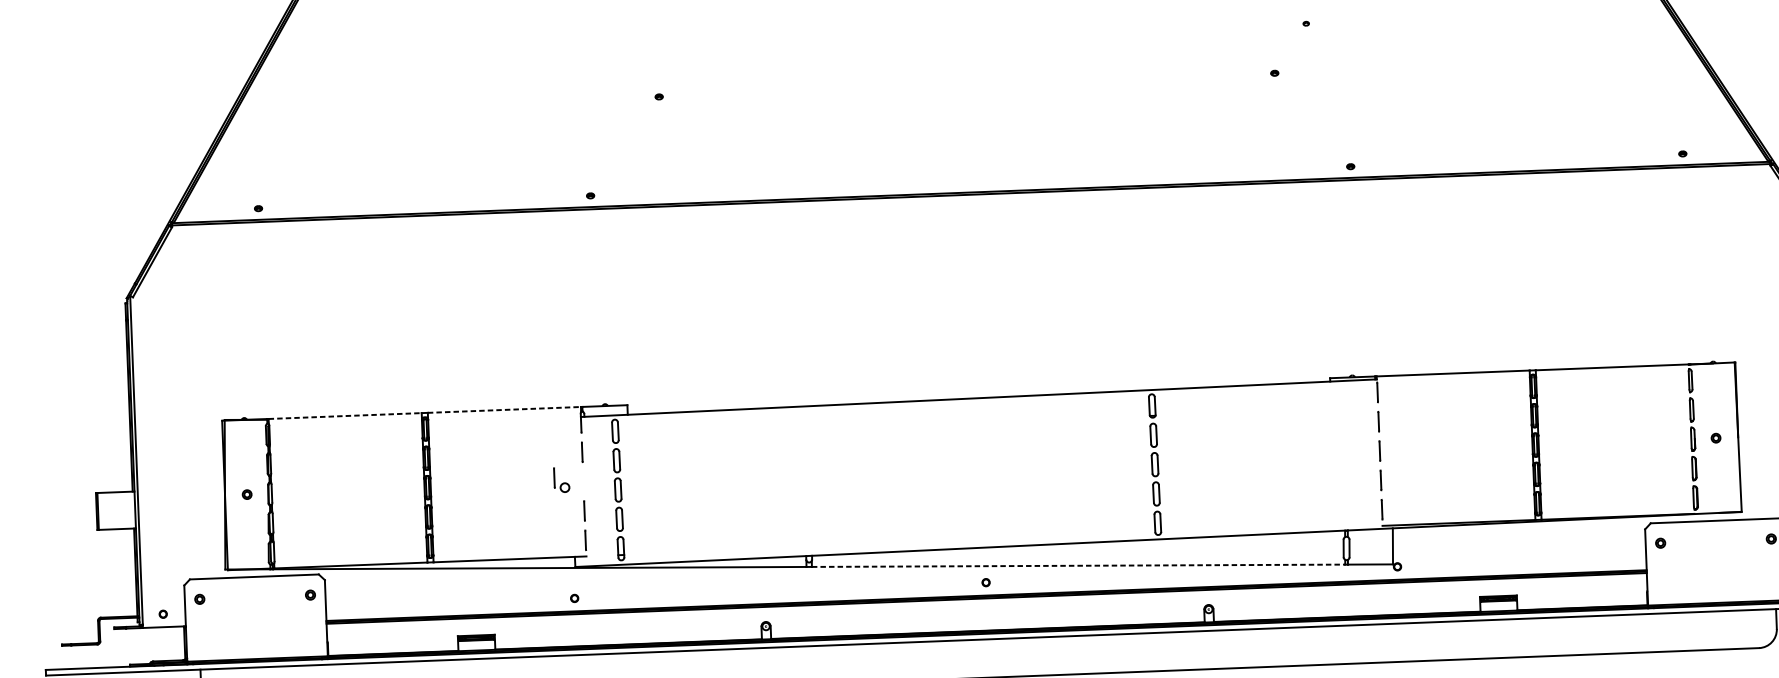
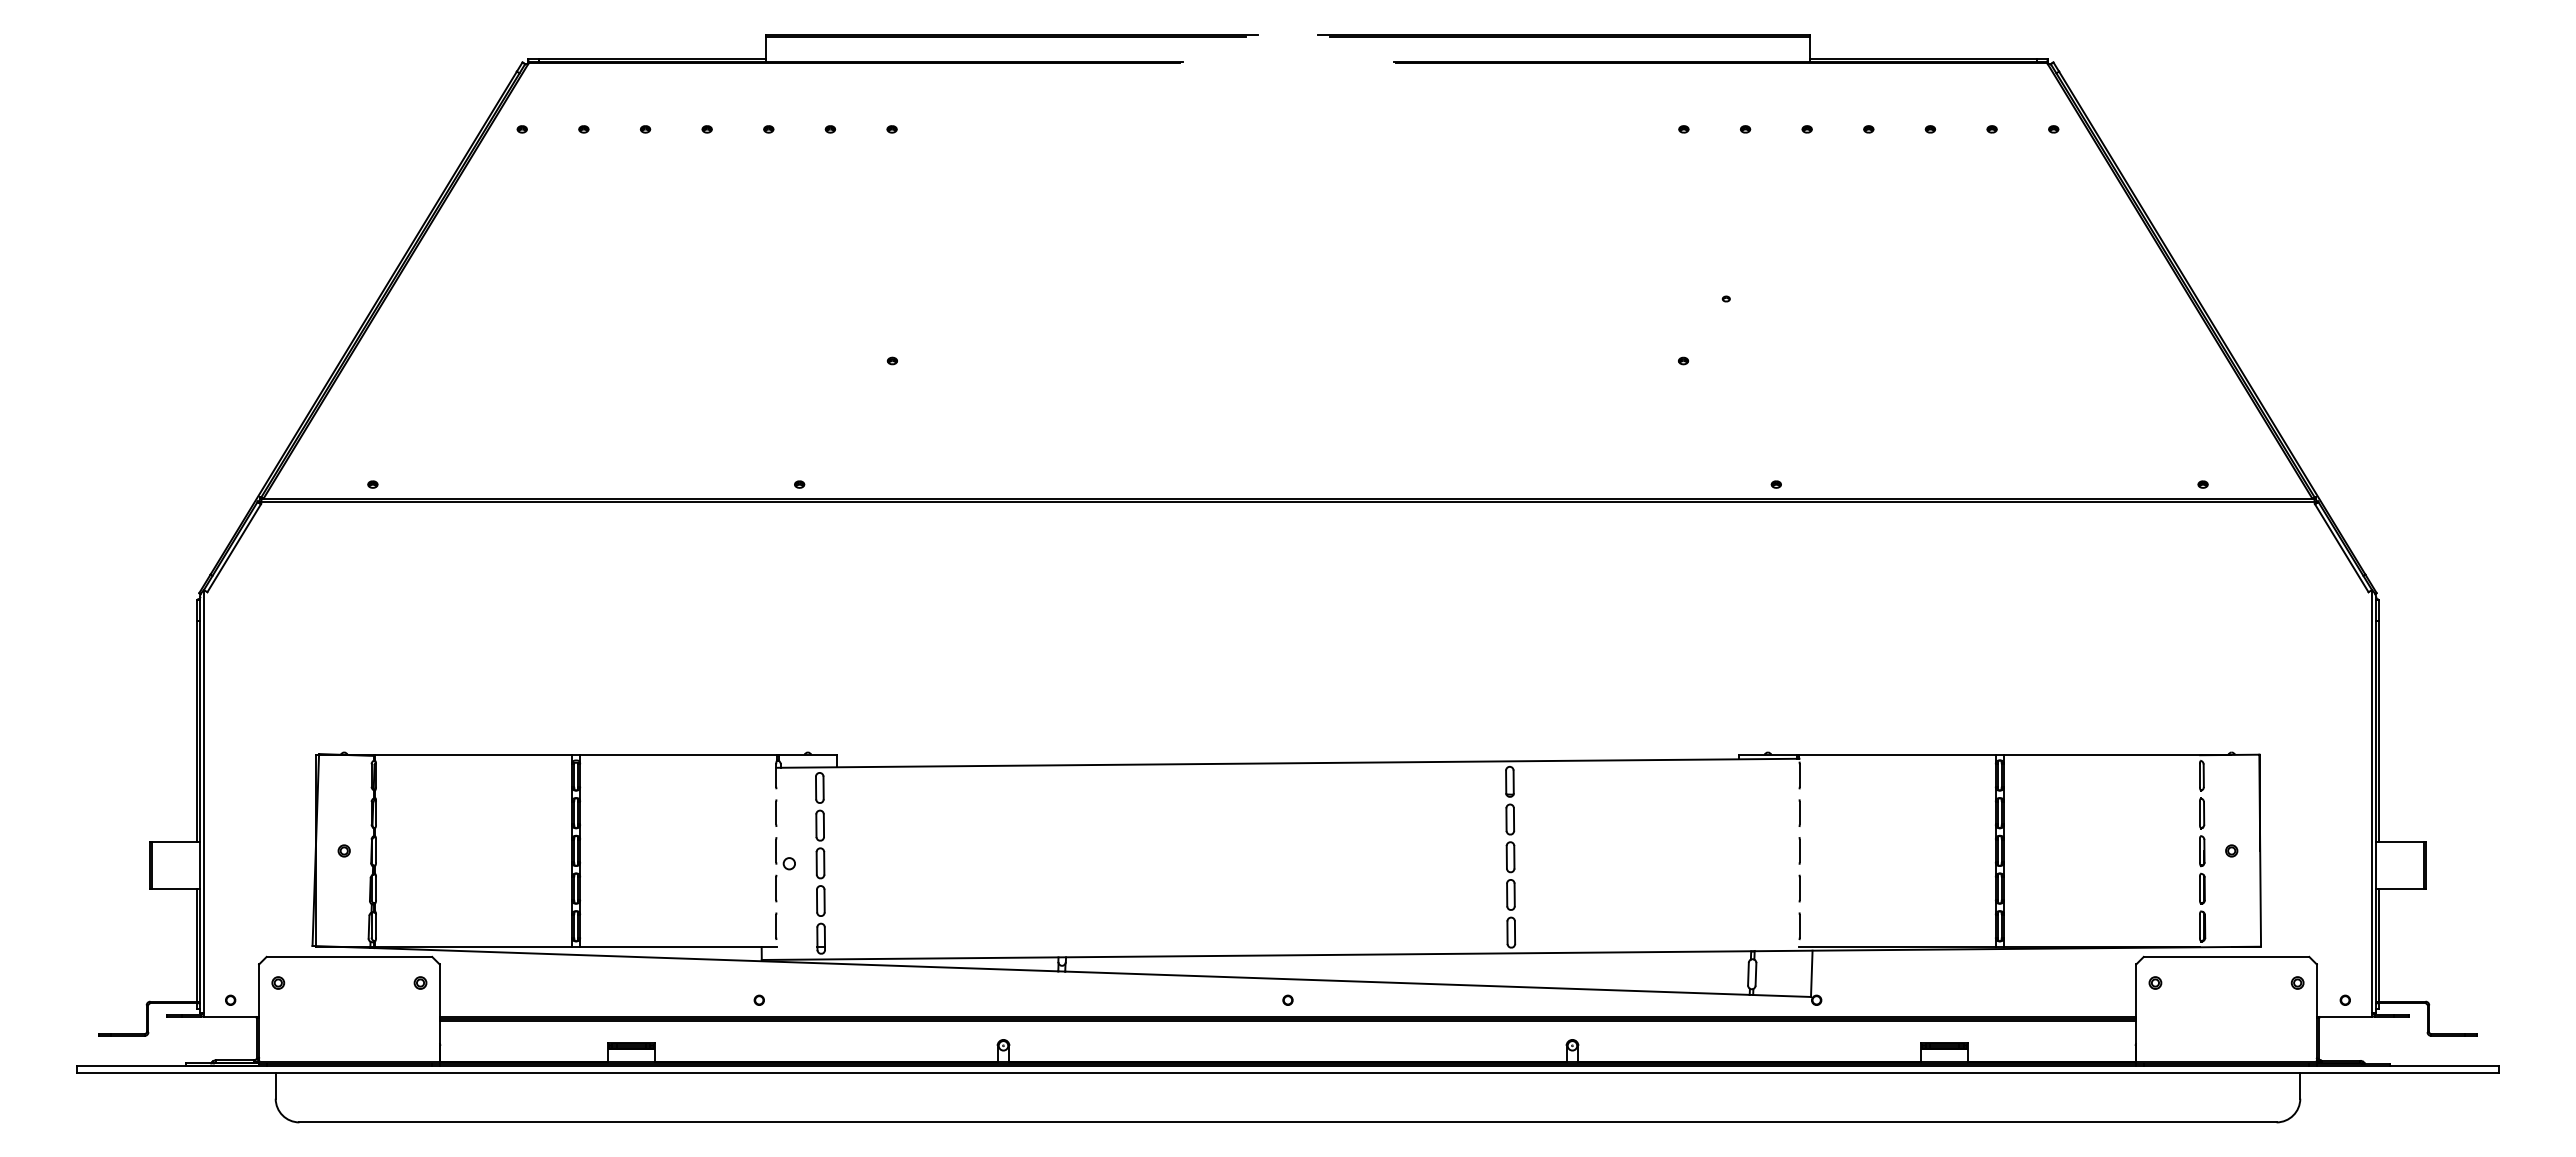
line: (504, 409) -> (678, 754), dashed -> solid
line: (345, 415) -> (474, 754), dashed -> solid
part: (561, 479) -> (785, 853), moved
line: (1078, 565) -> (1407, 983), dashed -> solid

